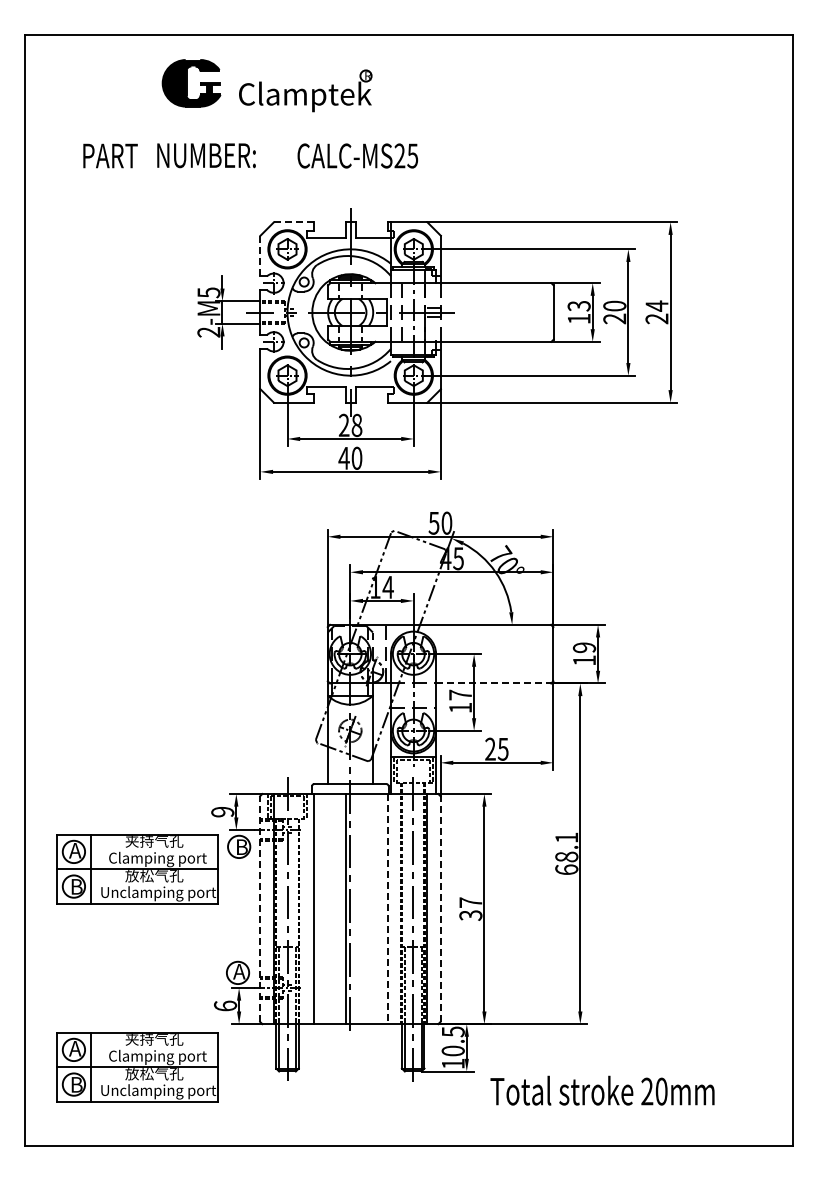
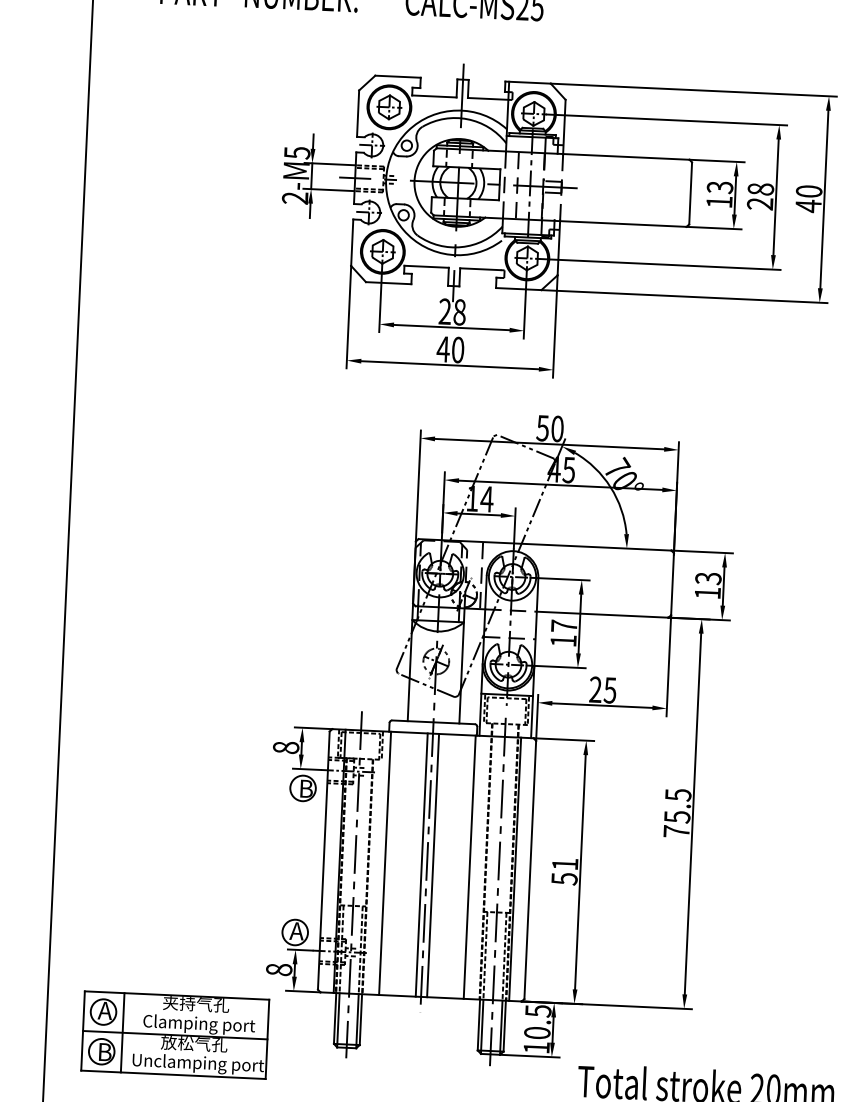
line: (293, 222) -> (397, 76), dashed -> solid
line: (260, 256) -> (358, 114), dashed -> solid
text: (615, 305) -> (761, 188), 20 -> 28
text: (656, 312) -> (808, 198), 24 -> 40
text: (584, 647) -> (708, 578), 19 -> 13
line: (493, 683) -> (602, 614), dashed -> solid
text: (222, 811) -> (285, 747), 9 -> 8
text: (566, 853) -> (677, 812), 68.1 -> 75.5
part: (137, 869) -> (185, 808), removed
text: (470, 908) -> (564, 870), 37 -> 51
line: (260, 909) -> (324, 861), dashed -> solid
line: (355, 909) -> (432, 866), added
line: (387, 909) -> (469, 867), dashed -> solid
line: (440, 909) -> (530, 870), dashed -> solid
text: (225, 1005) -> (279, 969), 6 -> 8

